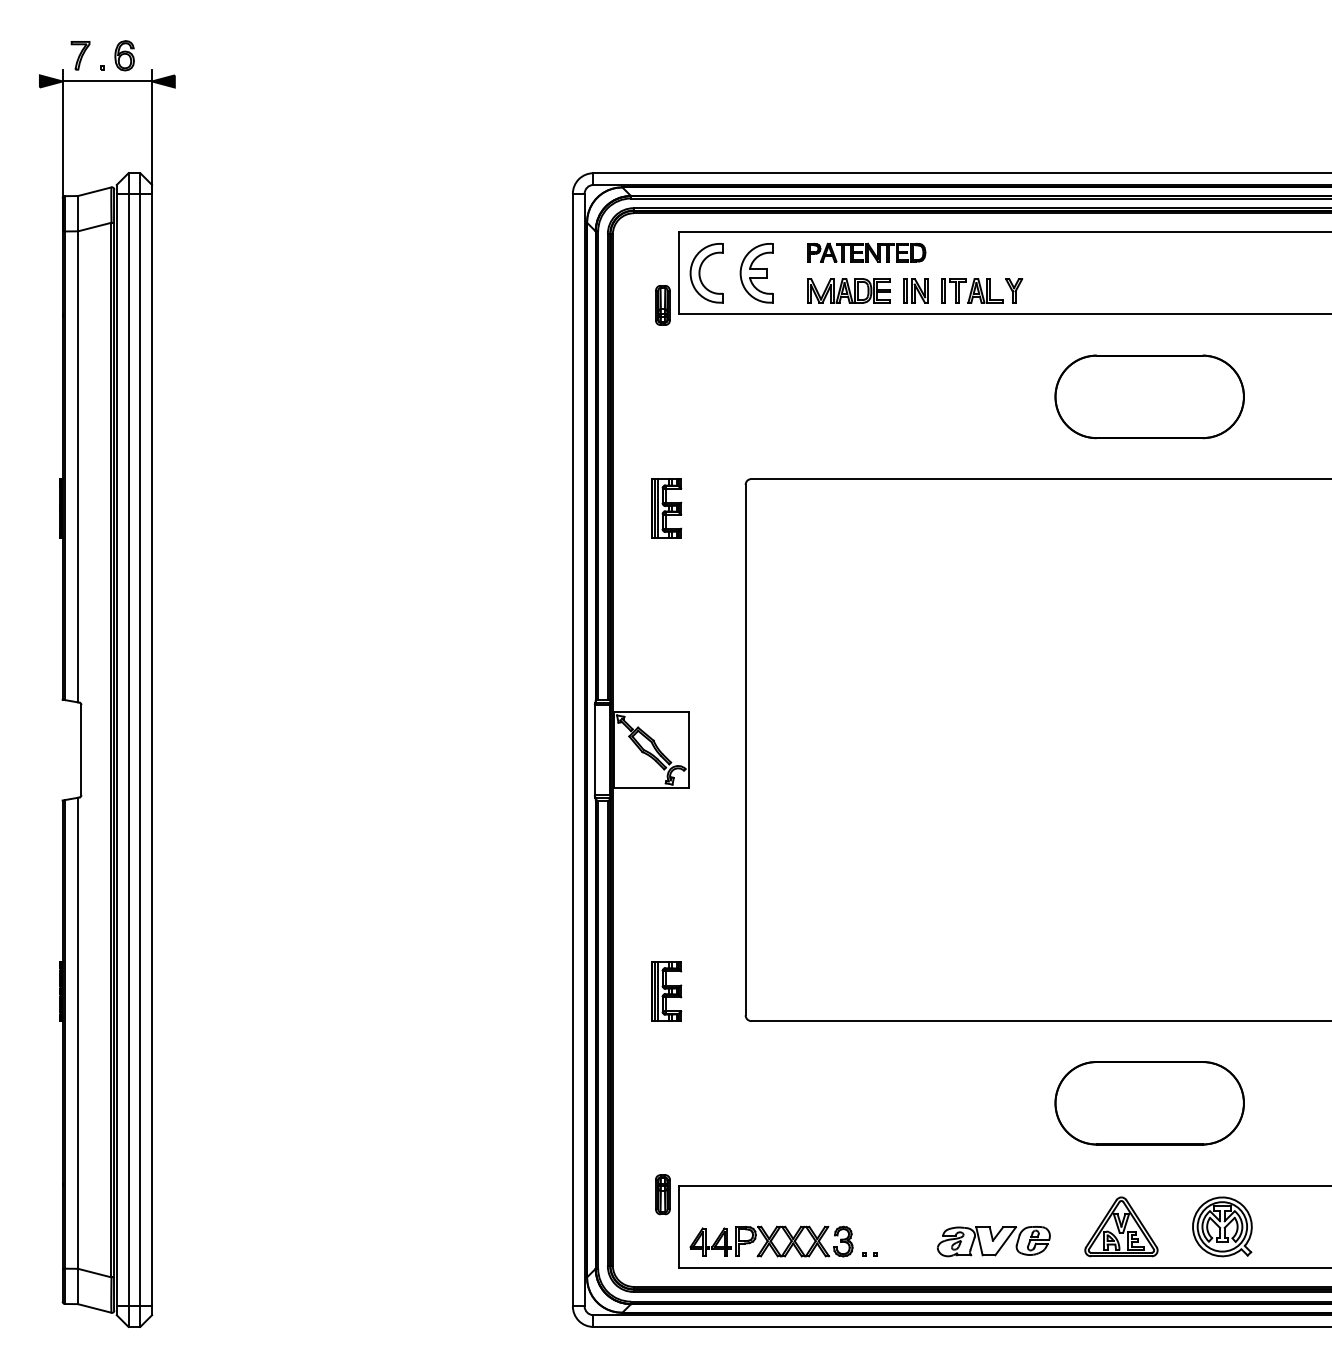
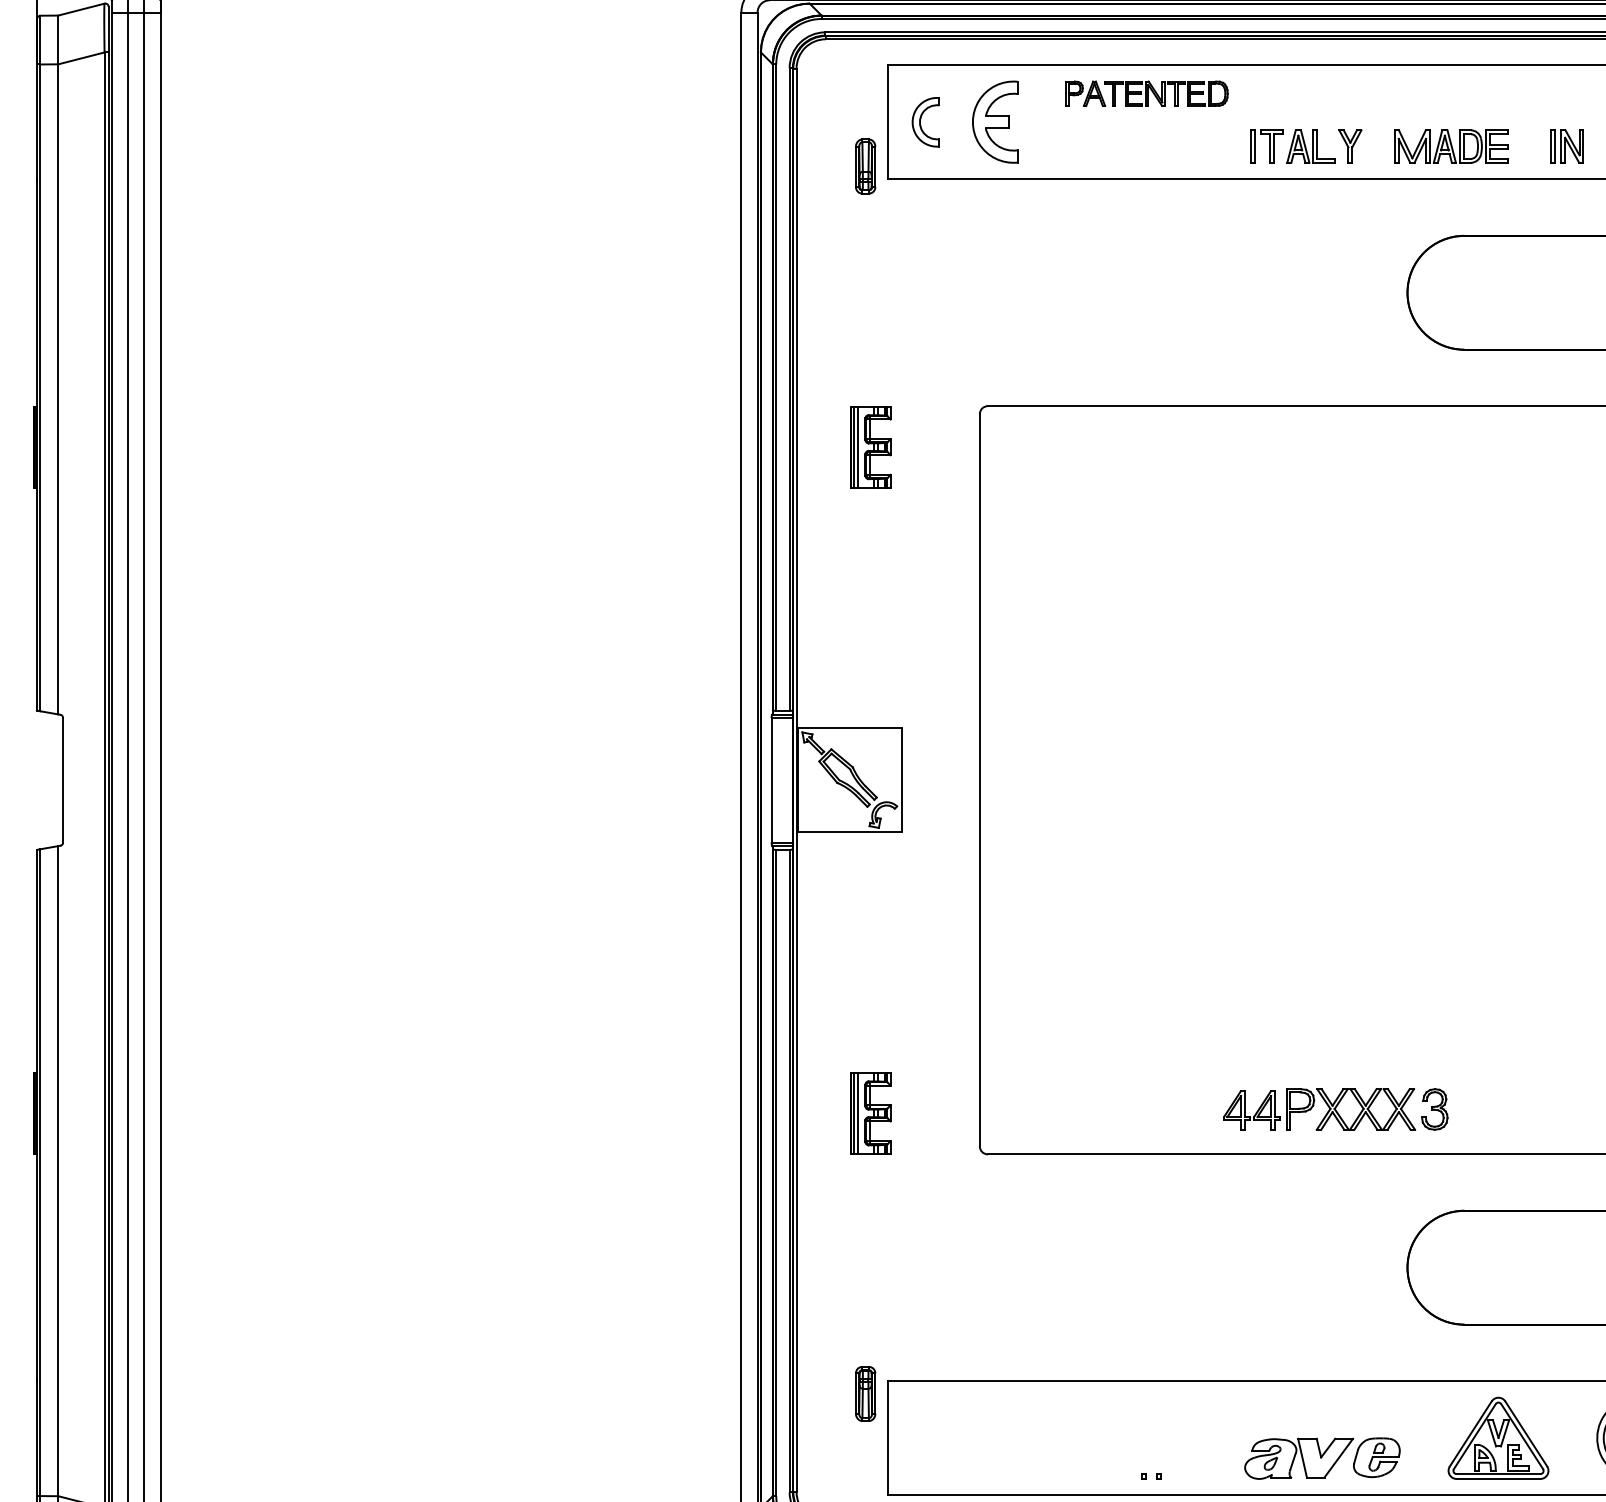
part: (706, 273) -> (925, 122), size x0.6
part: (848, 290) -> (1450, 145), moved
part: (915, 290) -> (1566, 145), moved
part: (771, 1241) -> (1335, 1109), moved

